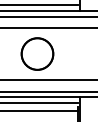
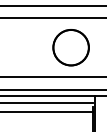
part: (37, 53) -> (71, 47), moved

